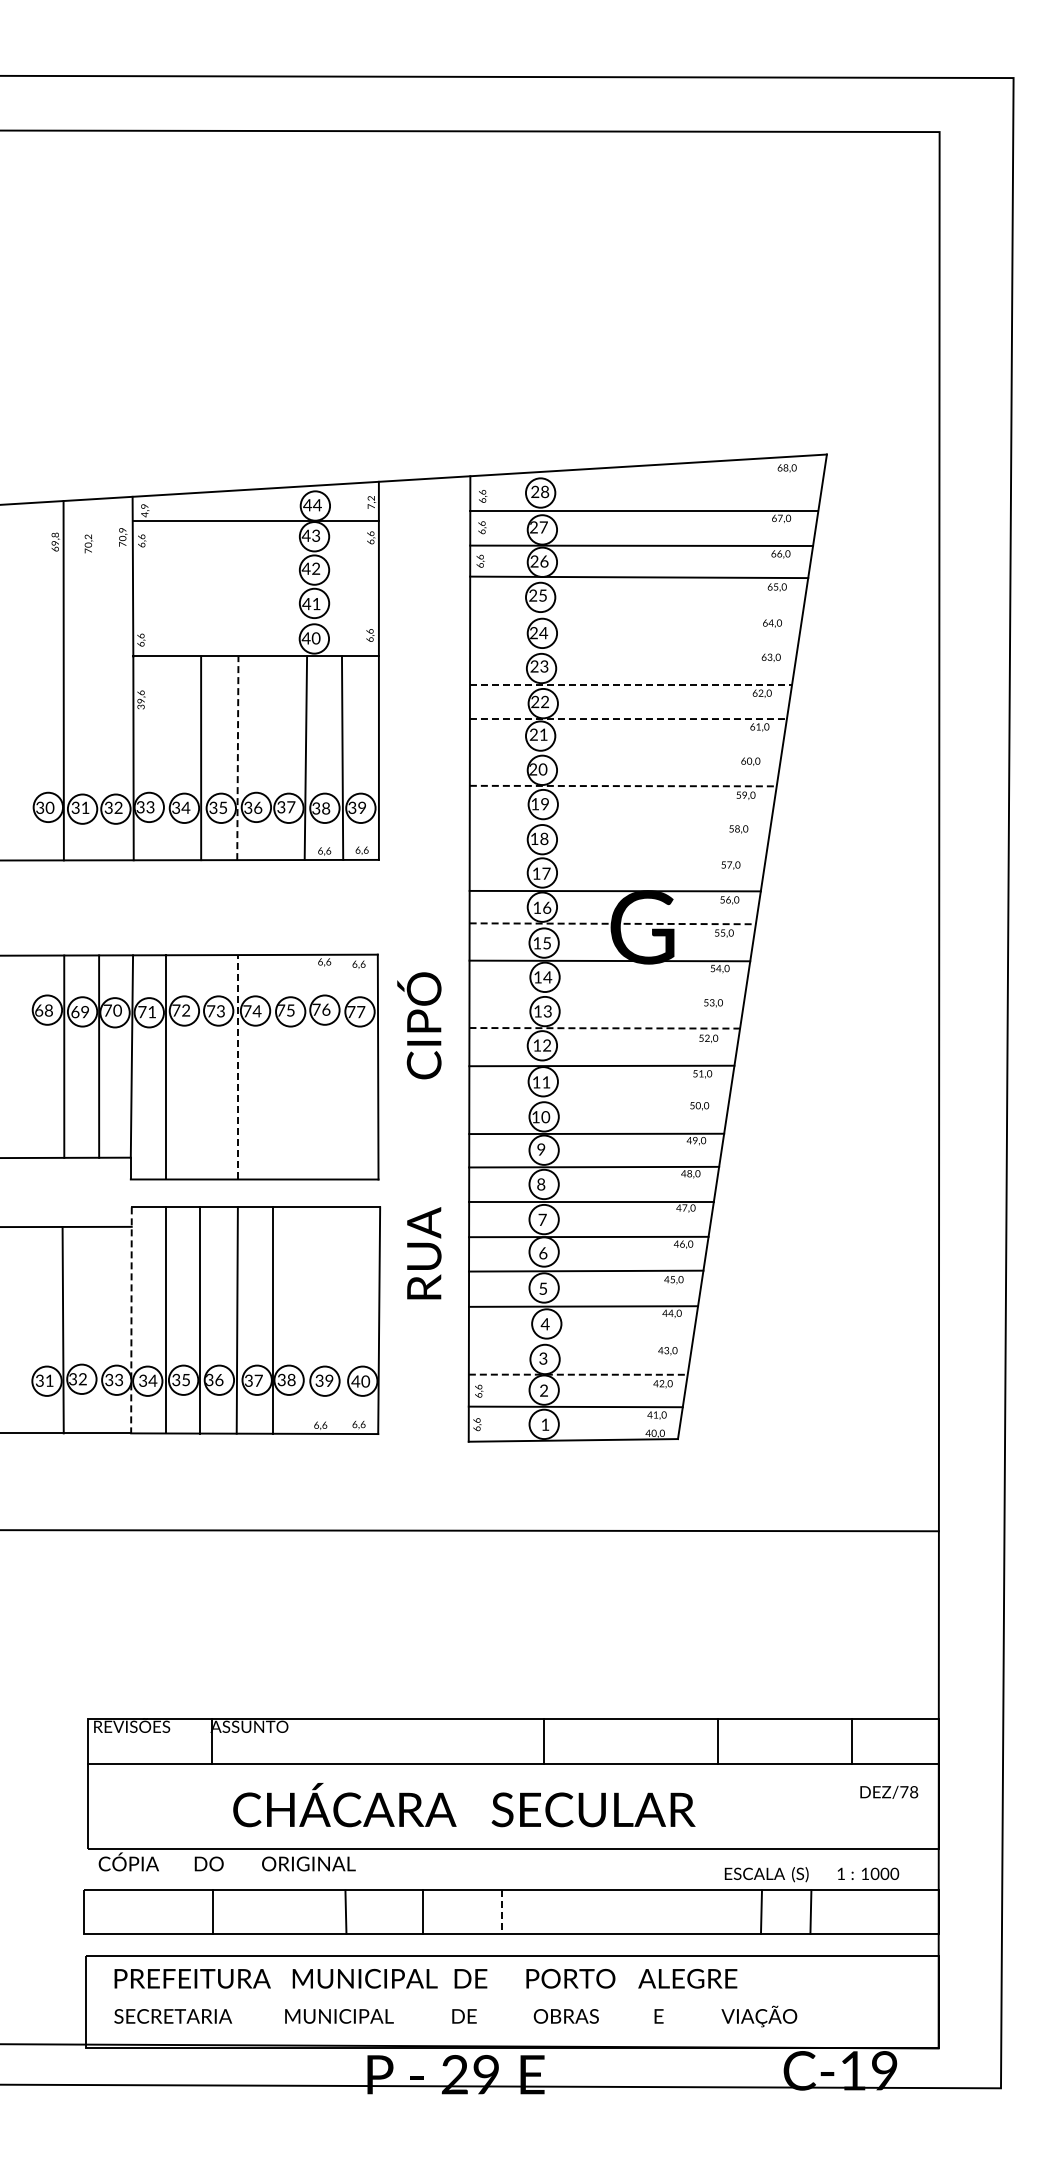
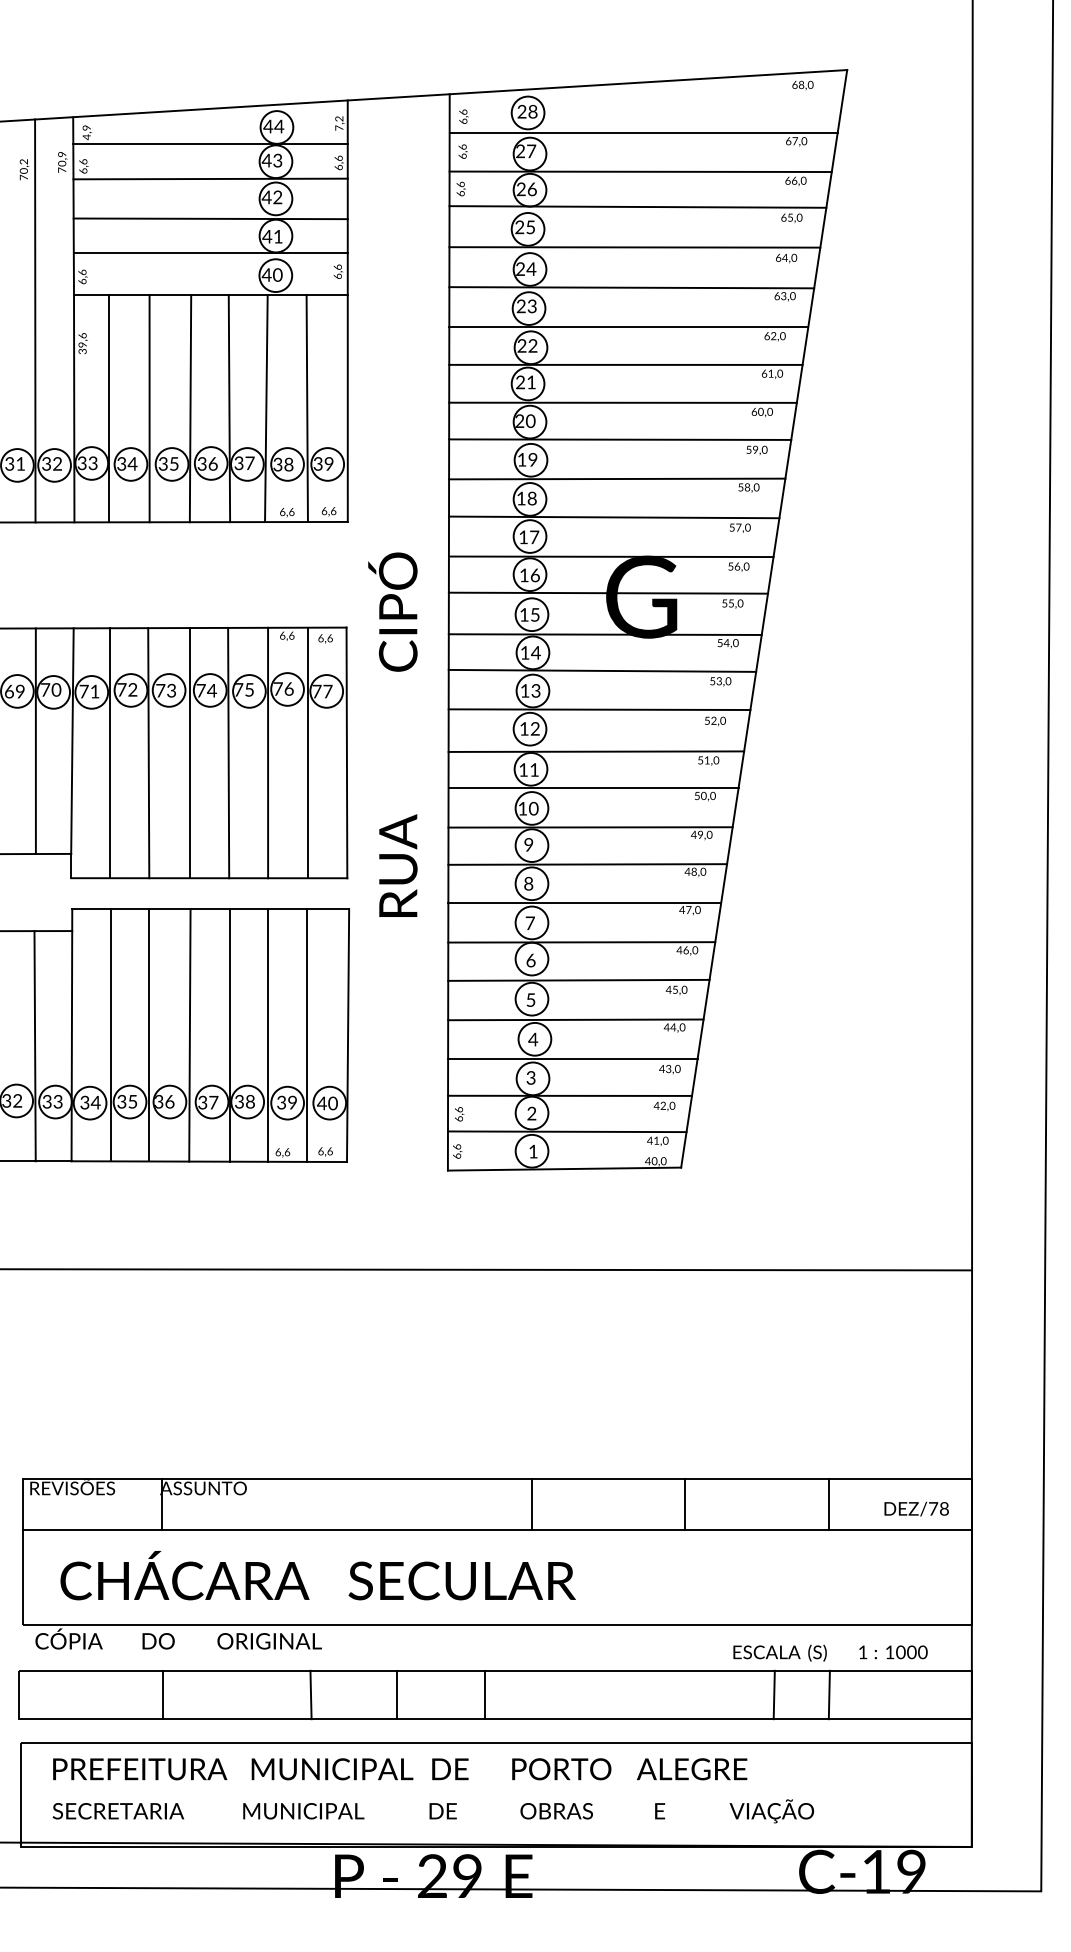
line: (255, 551) -> (210, 178), added
line: (255, 587) -> (210, 218), added
line: (636, 613) -> (634, 247), added
line: (255, 618) -> (210, 252), added
line: (633, 649) -> (631, 287), added
line: (98, 679) -> (35, 320), added
line: (631, 684) -> (629, 326), dashed -> solid
line: (628, 719) -> (626, 365), dashed -> solid
line: (625, 752) -> (622, 402), added
line: (165, 758) -> (109, 408), added
line: (237, 758) -> (190, 408), dashed -> solid
line: (272, 758) -> (229, 408), added
line: (623, 786) -> (620, 440), dashed -> solid
line: (620, 821) -> (617, 479), added
line: (617, 855) -> (613, 517), added
line: (613, 923) -> (609, 592), dashed -> solid
line: (607, 993) -> (602, 670), added
line: (605, 1028) -> (600, 709), dashed -> solid
line: (237, 1066) -> (190, 752), dashed -> solid
line: (271, 1066) -> (228, 752), added
line: (307, 1066) -> (268, 752), added
line: (343, 1066) -> (308, 752), added
line: (199, 1067) -> (147, 753), added
line: (599, 1098) -> (593, 787), added
text: (419, 1135) -> (393, 734), moved
line: (131, 1320) -> (71, 1035), dashed -> solid
line: (307, 1320) -> (268, 1035), added
line: (342, 1320) -> (307, 1035), added
line: (98, 1329) -> (35, 1045), added
line: (580, 1341) -> (572, 1058), added
line: (578, 1374) -> (570, 1095), dashed -> solid
line: (718, 1741) -> (685, 1504), moved
line: (852, 1741) -> (828, 1504), moved
text: (889, 1791) -> (916, 1508), moved
text: (464, 1805) -> (318, 1576), moved
line: (501, 1912) -> (484, 1695), dashed -> solid

